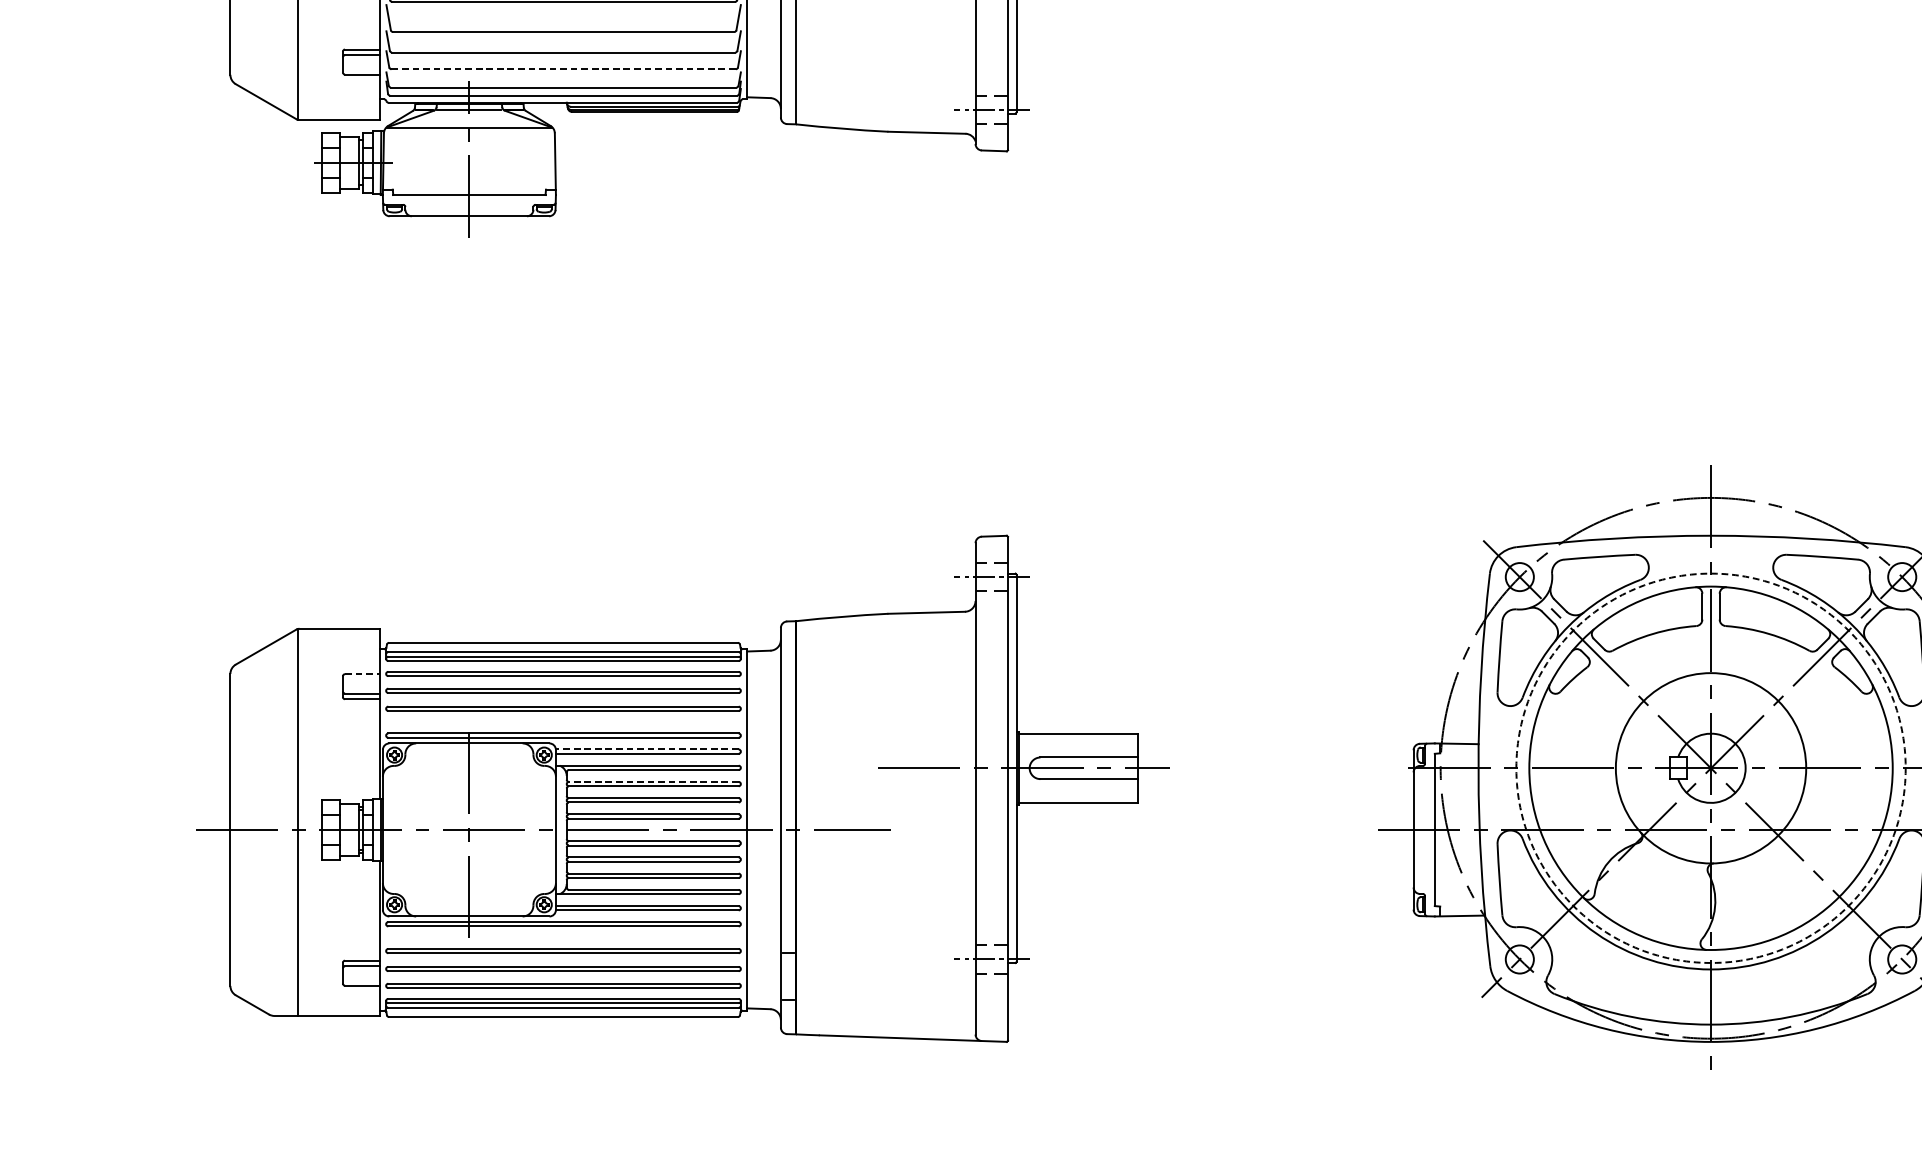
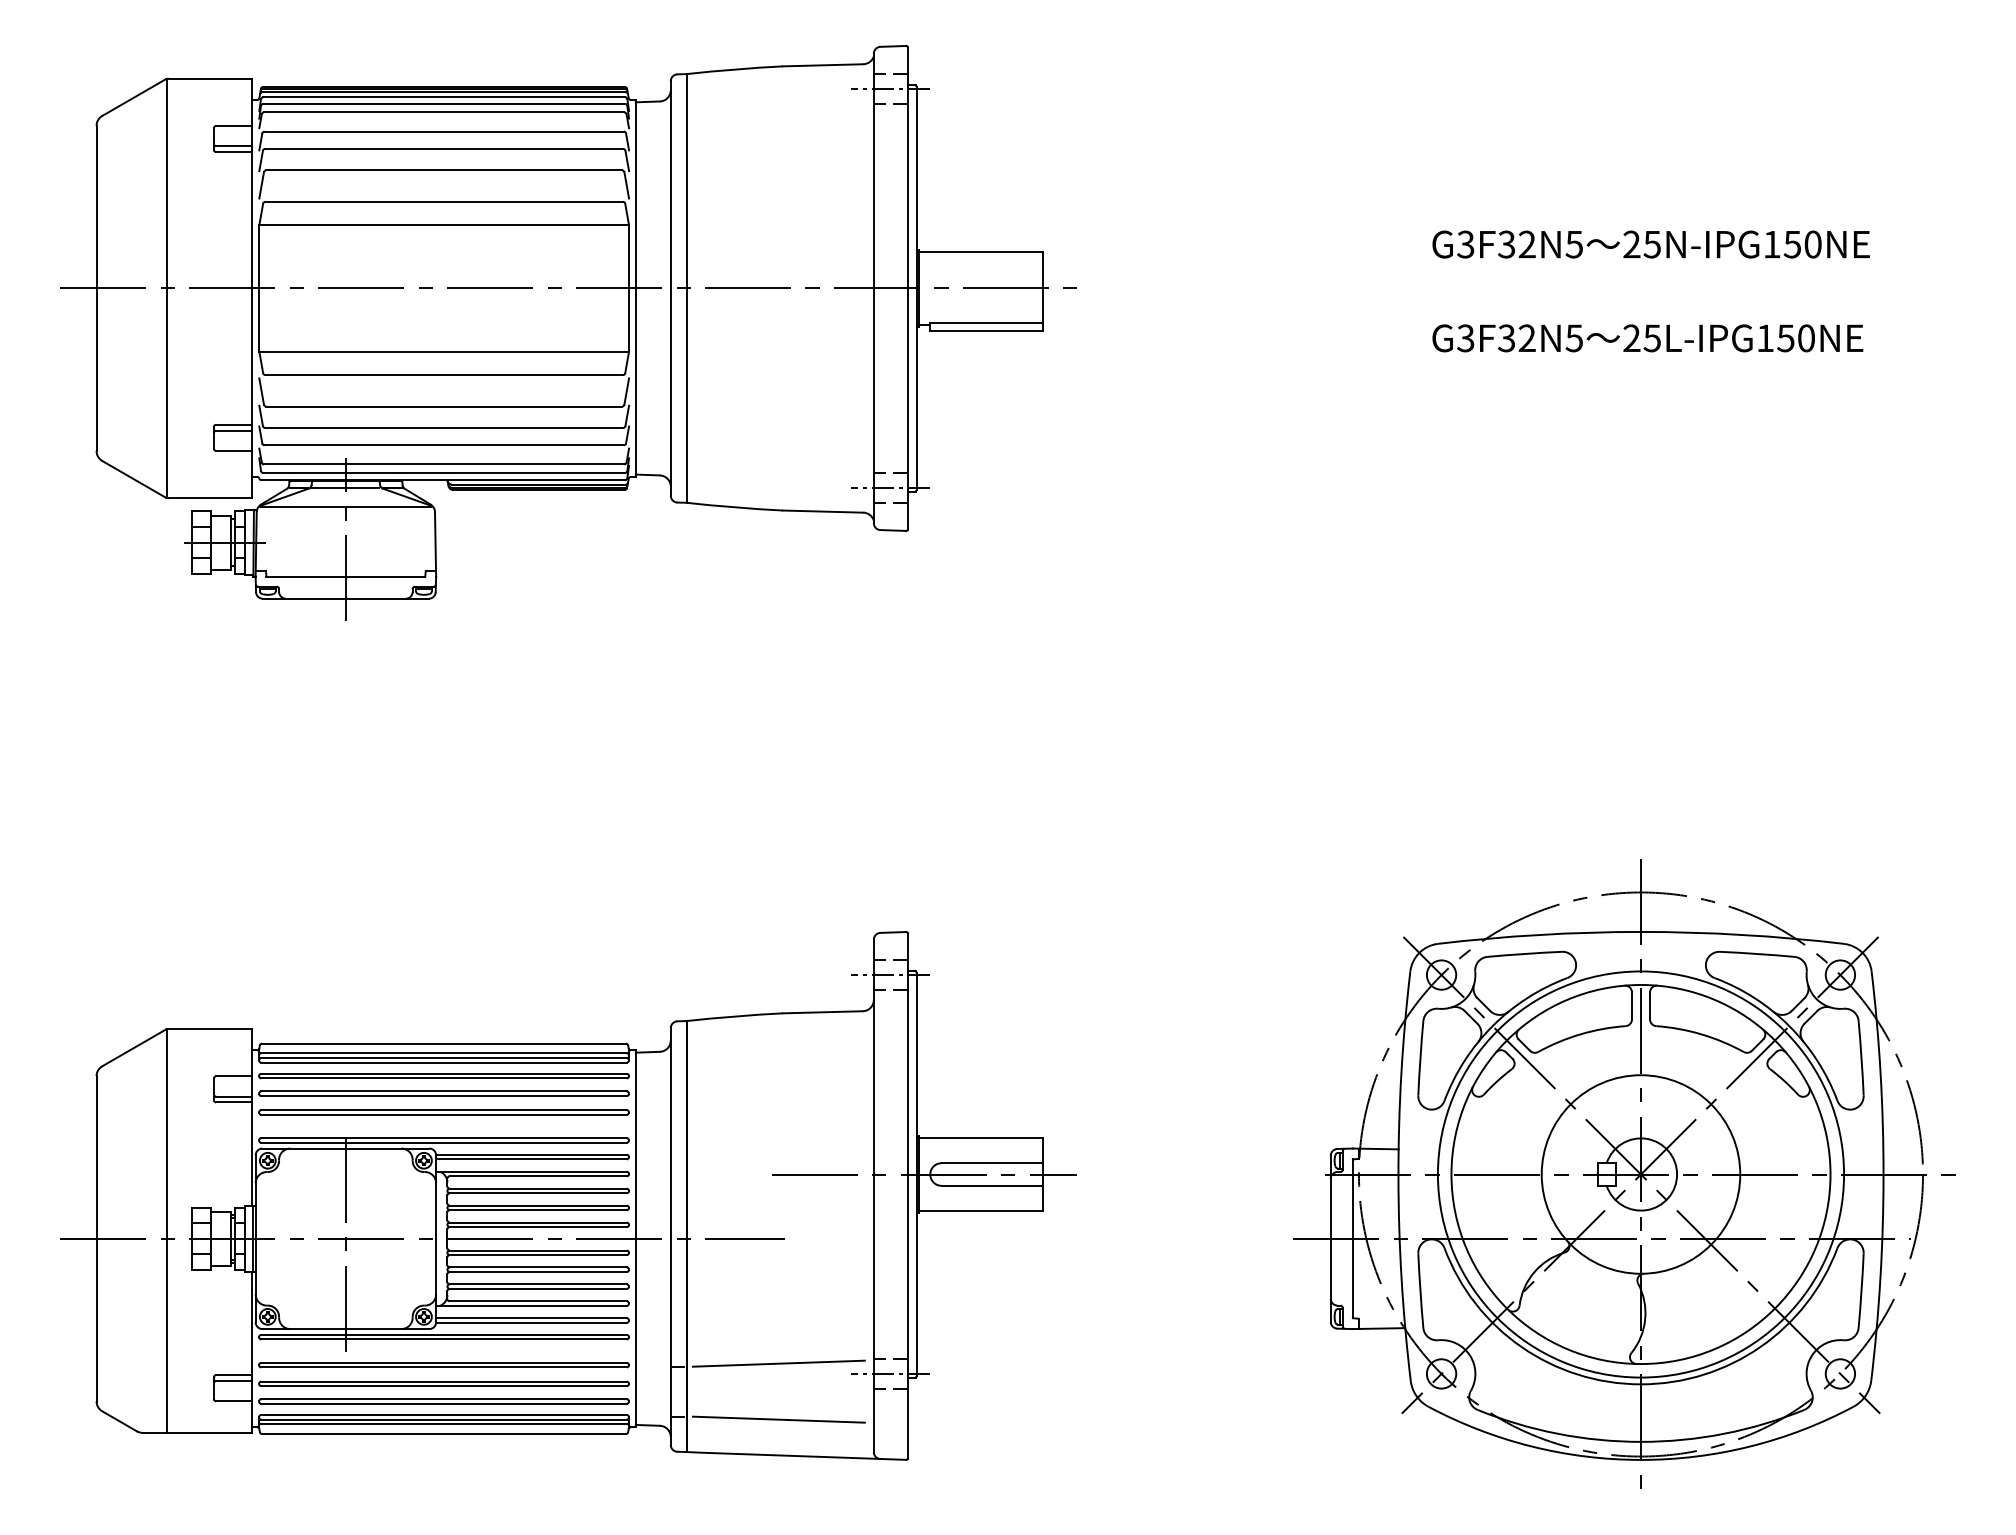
line: (563, 69) -> (444, 445), dashed -> solid
line: (362, 674) -> (234, 1076), dashed -> solid
line: (646, 749) -> (530, 1154), dashed -> solid
circle: (1710, 768) -> (1640, 1174), dashed -> solid
line: (654, 781) -> (538, 1188), dashed -> solid
line: (884, 949) -> (778, 1363), added
line: (884, 1003) -> (778, 1419), added

